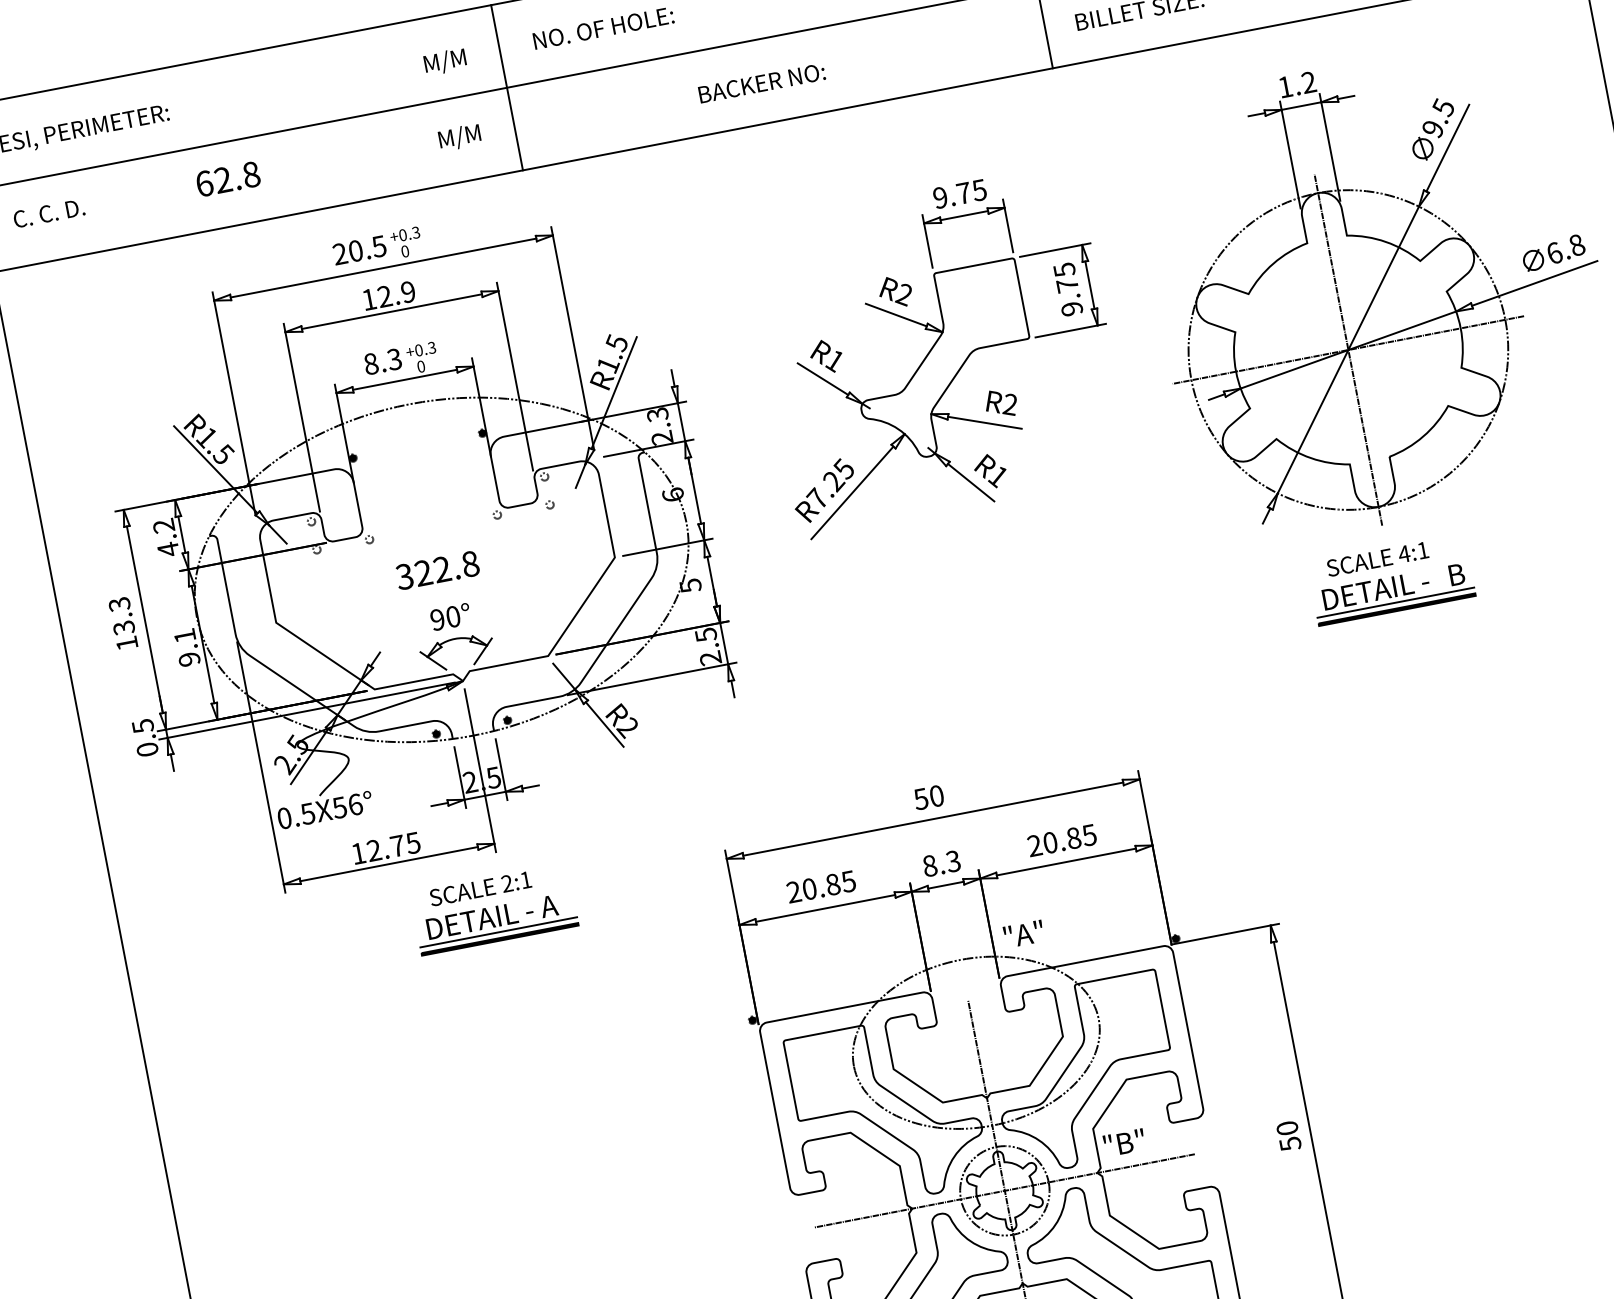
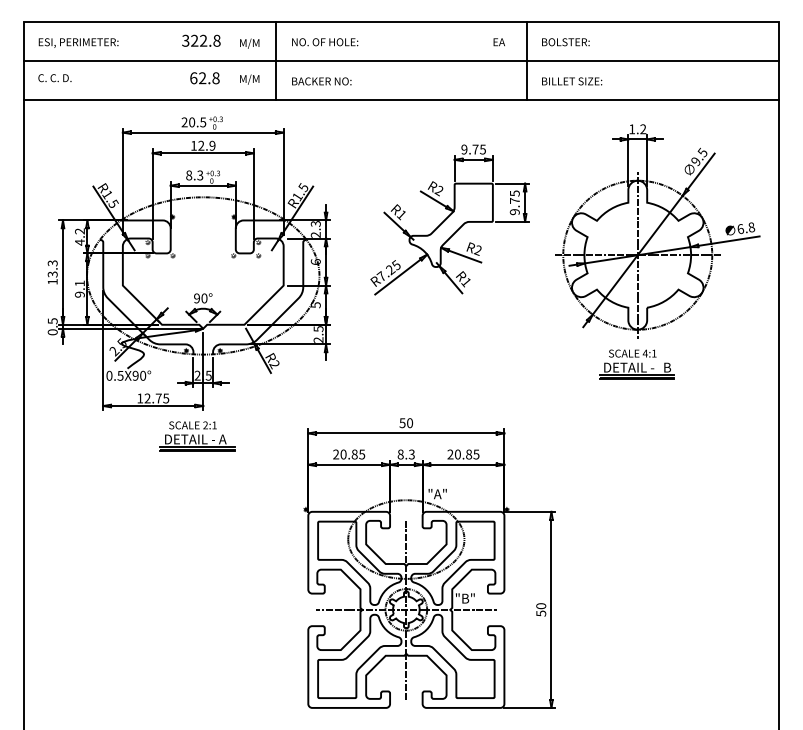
text: (761, 83) -> (321, 81), moved
text: (227, 179) -> (204, 78), moved
text: (437, 569) -> (201, 40), moved
text: (347, 805) -> (139, 375), X56° -> X90°

